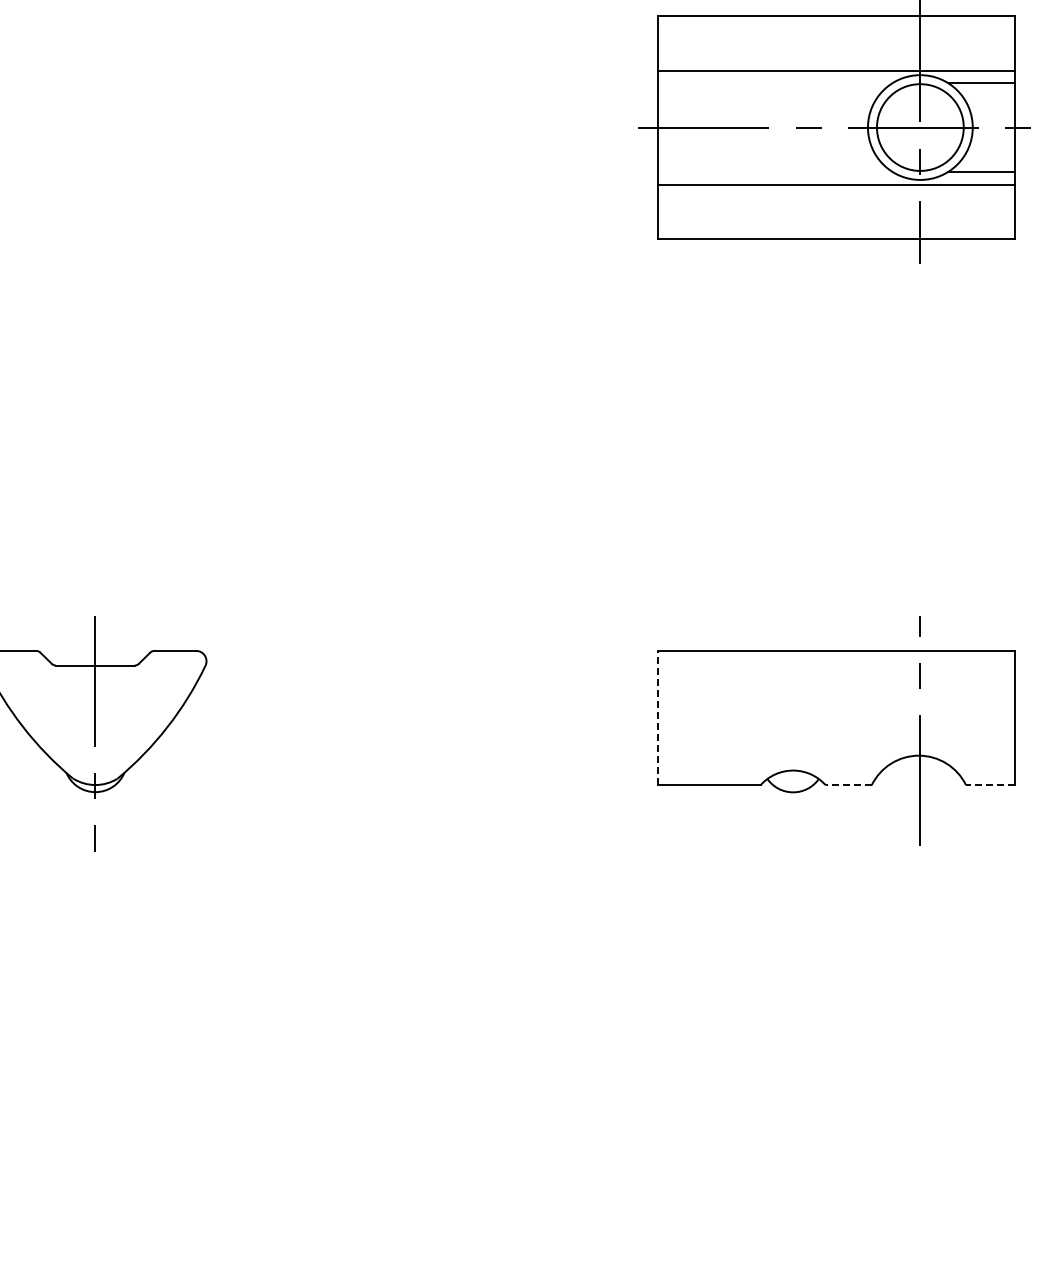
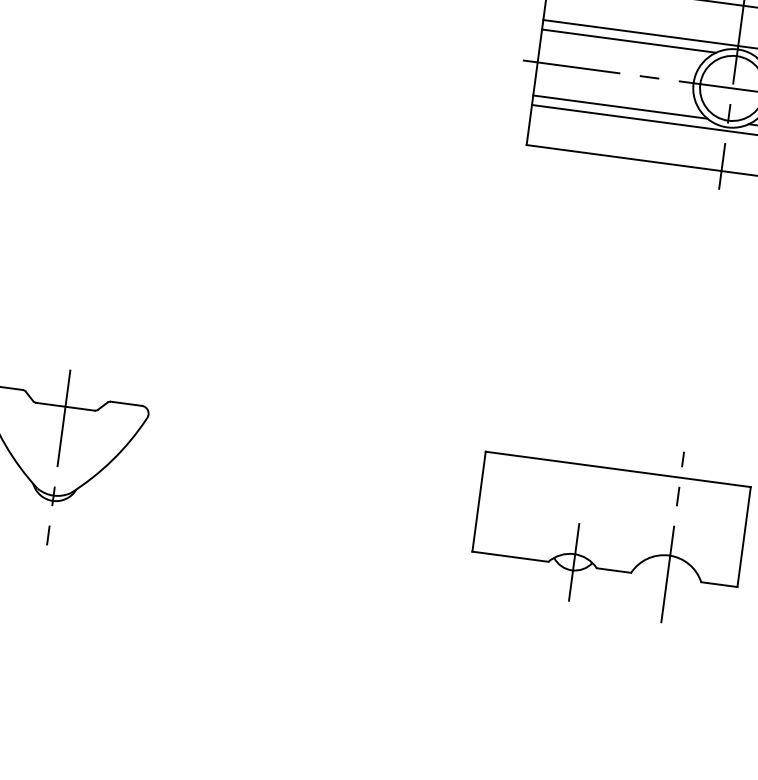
line: (774, 83) -> (628, 41), added
line: (774, 172) -> (619, 107), added
line: (658, 717) -> (479, 501), dashed -> solid
line: (794, 781) -> (574, 562), added
line: (848, 785) -> (613, 570), dashed -> solid
line: (989, 785) -> (718, 584), dashed -> solid

